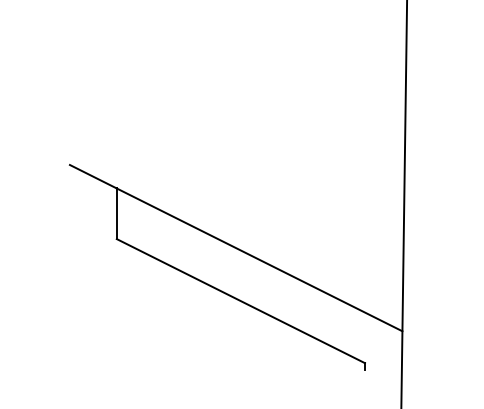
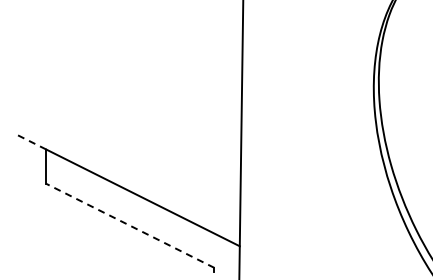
line: (93, 176) -> (30, 141), solid -> dashed
line: (239, 300) -> (129, 225), solid -> dashed

